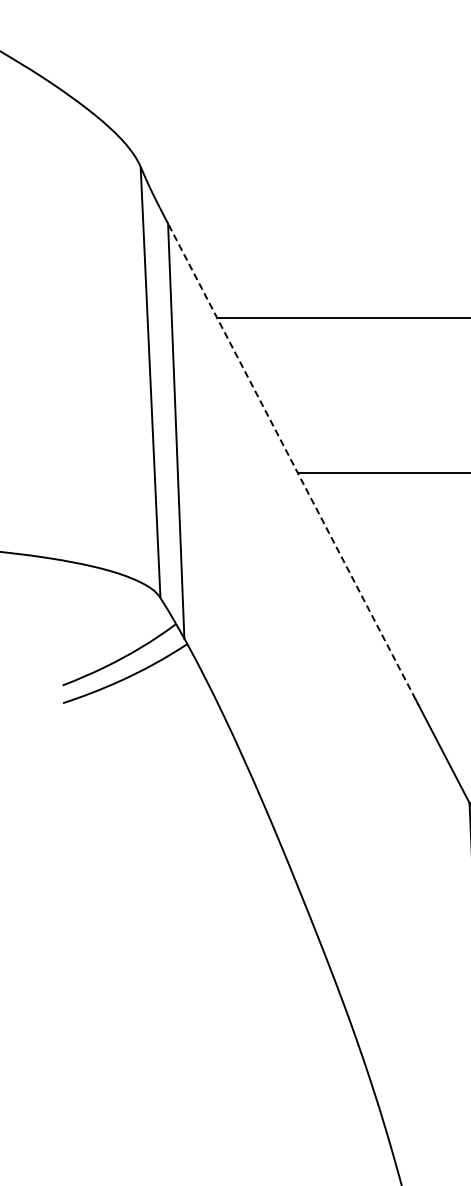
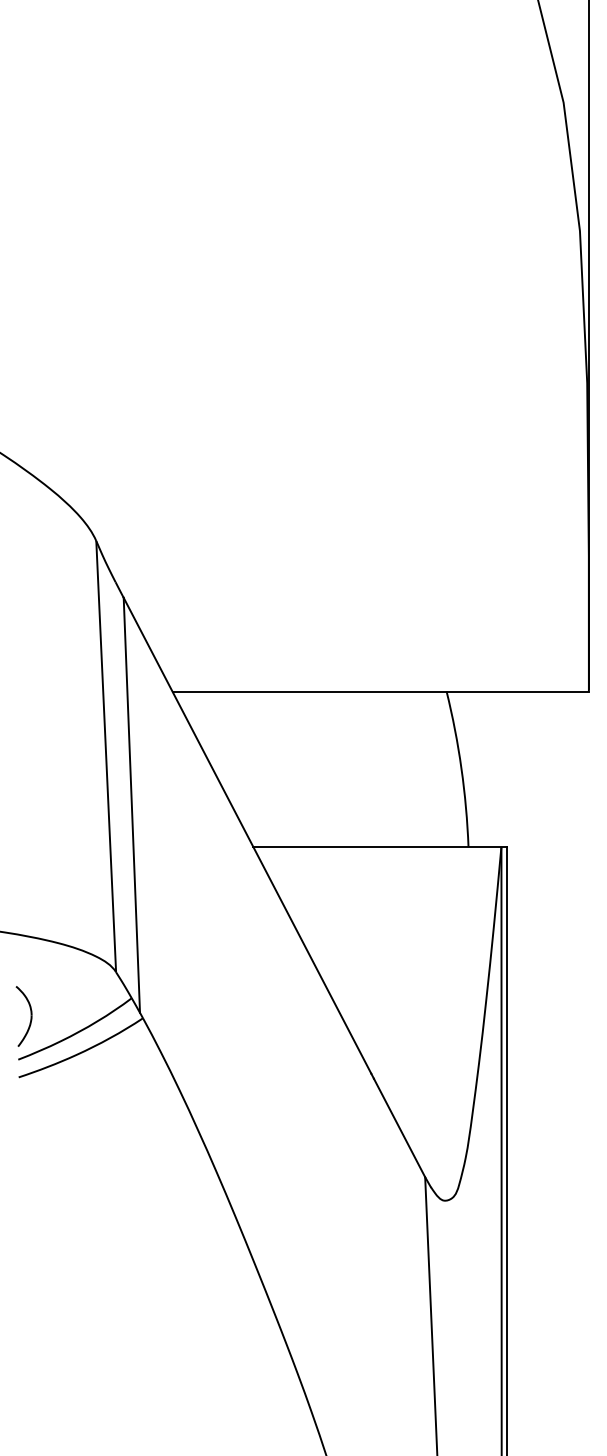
line: (291, 461) -> (247, 835), dashed -> solid
part: (74, 642) -> (30, 1016), added

